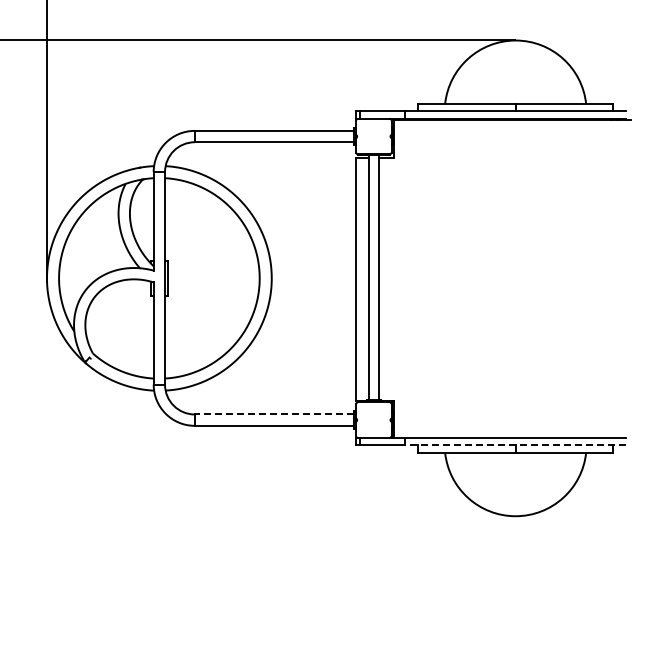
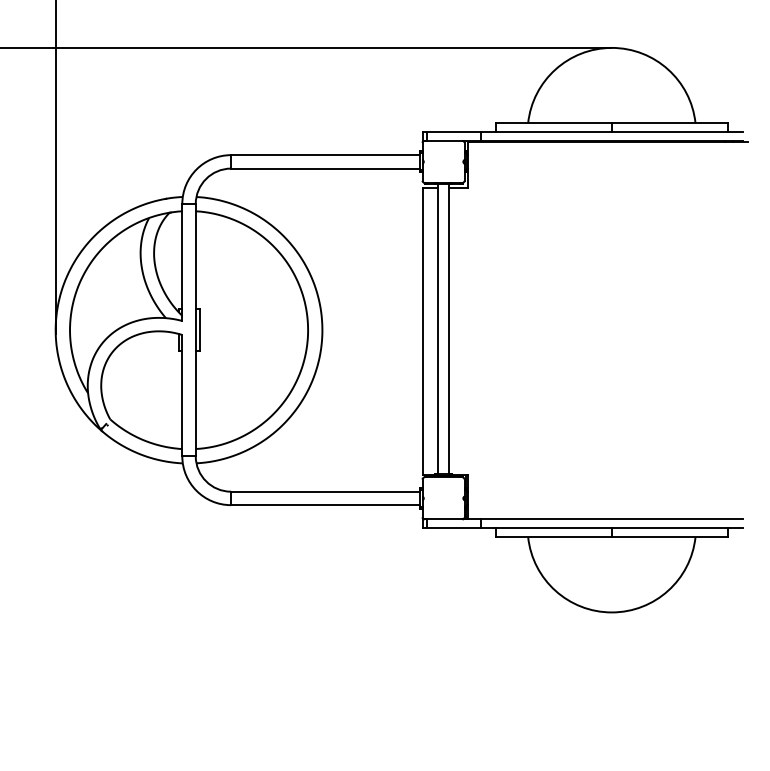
line: (274, 414) -> (325, 491), dashed -> solid
line: (515, 445) -> (611, 528), dashed -> solid

